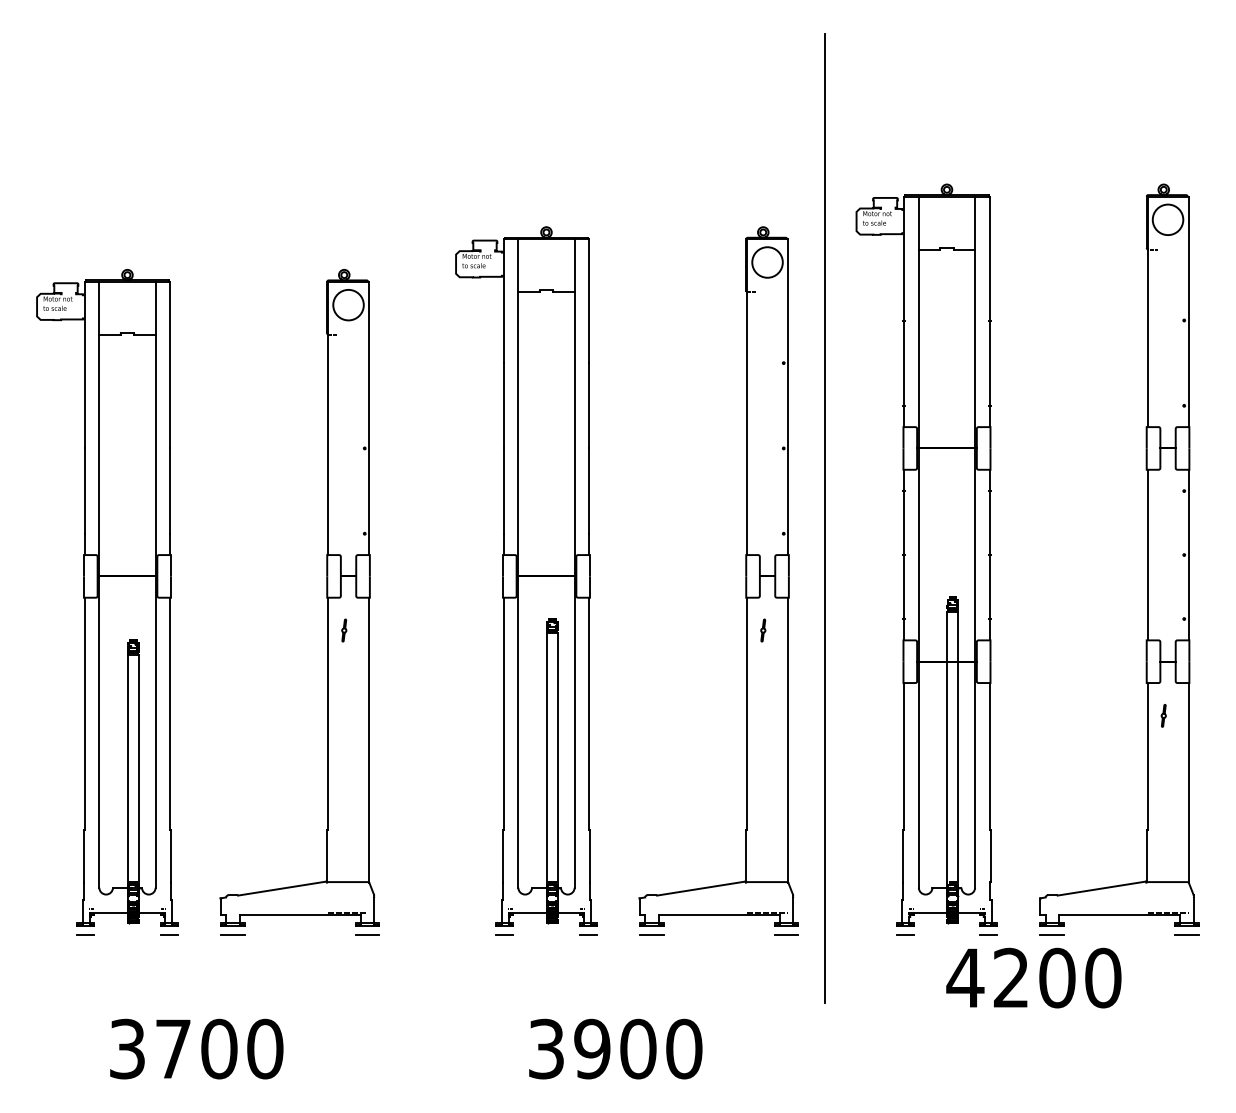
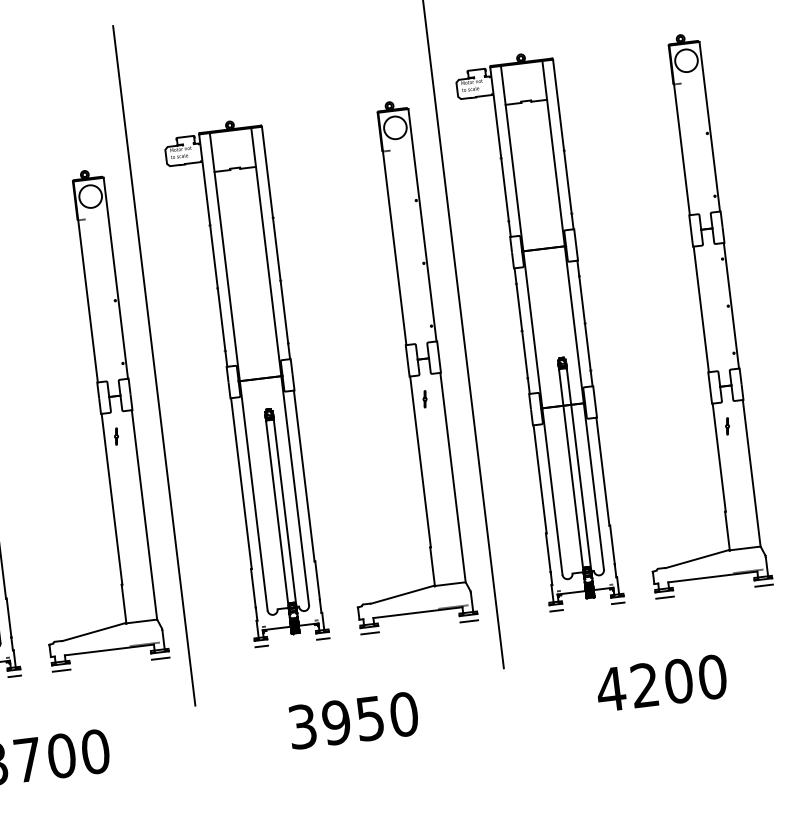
line: (406, 541) -> (154, 365), added
text: (1033, 977) -> (661, 682), moved
text: (638, 1048) -> (370, 718), 3900 -> 3950

